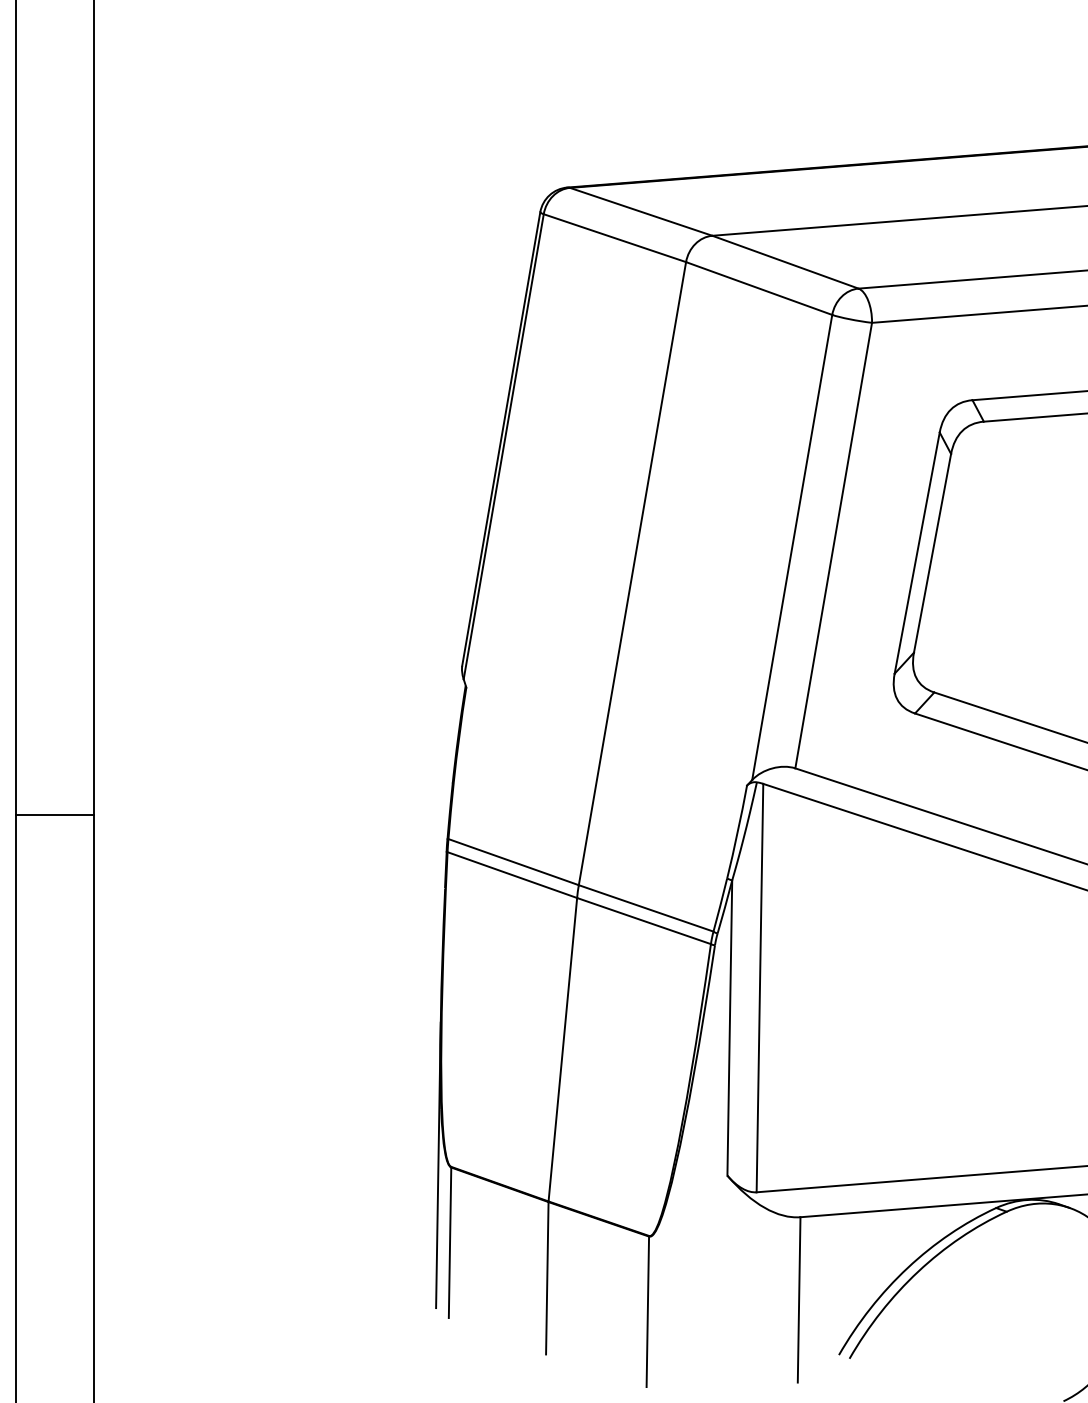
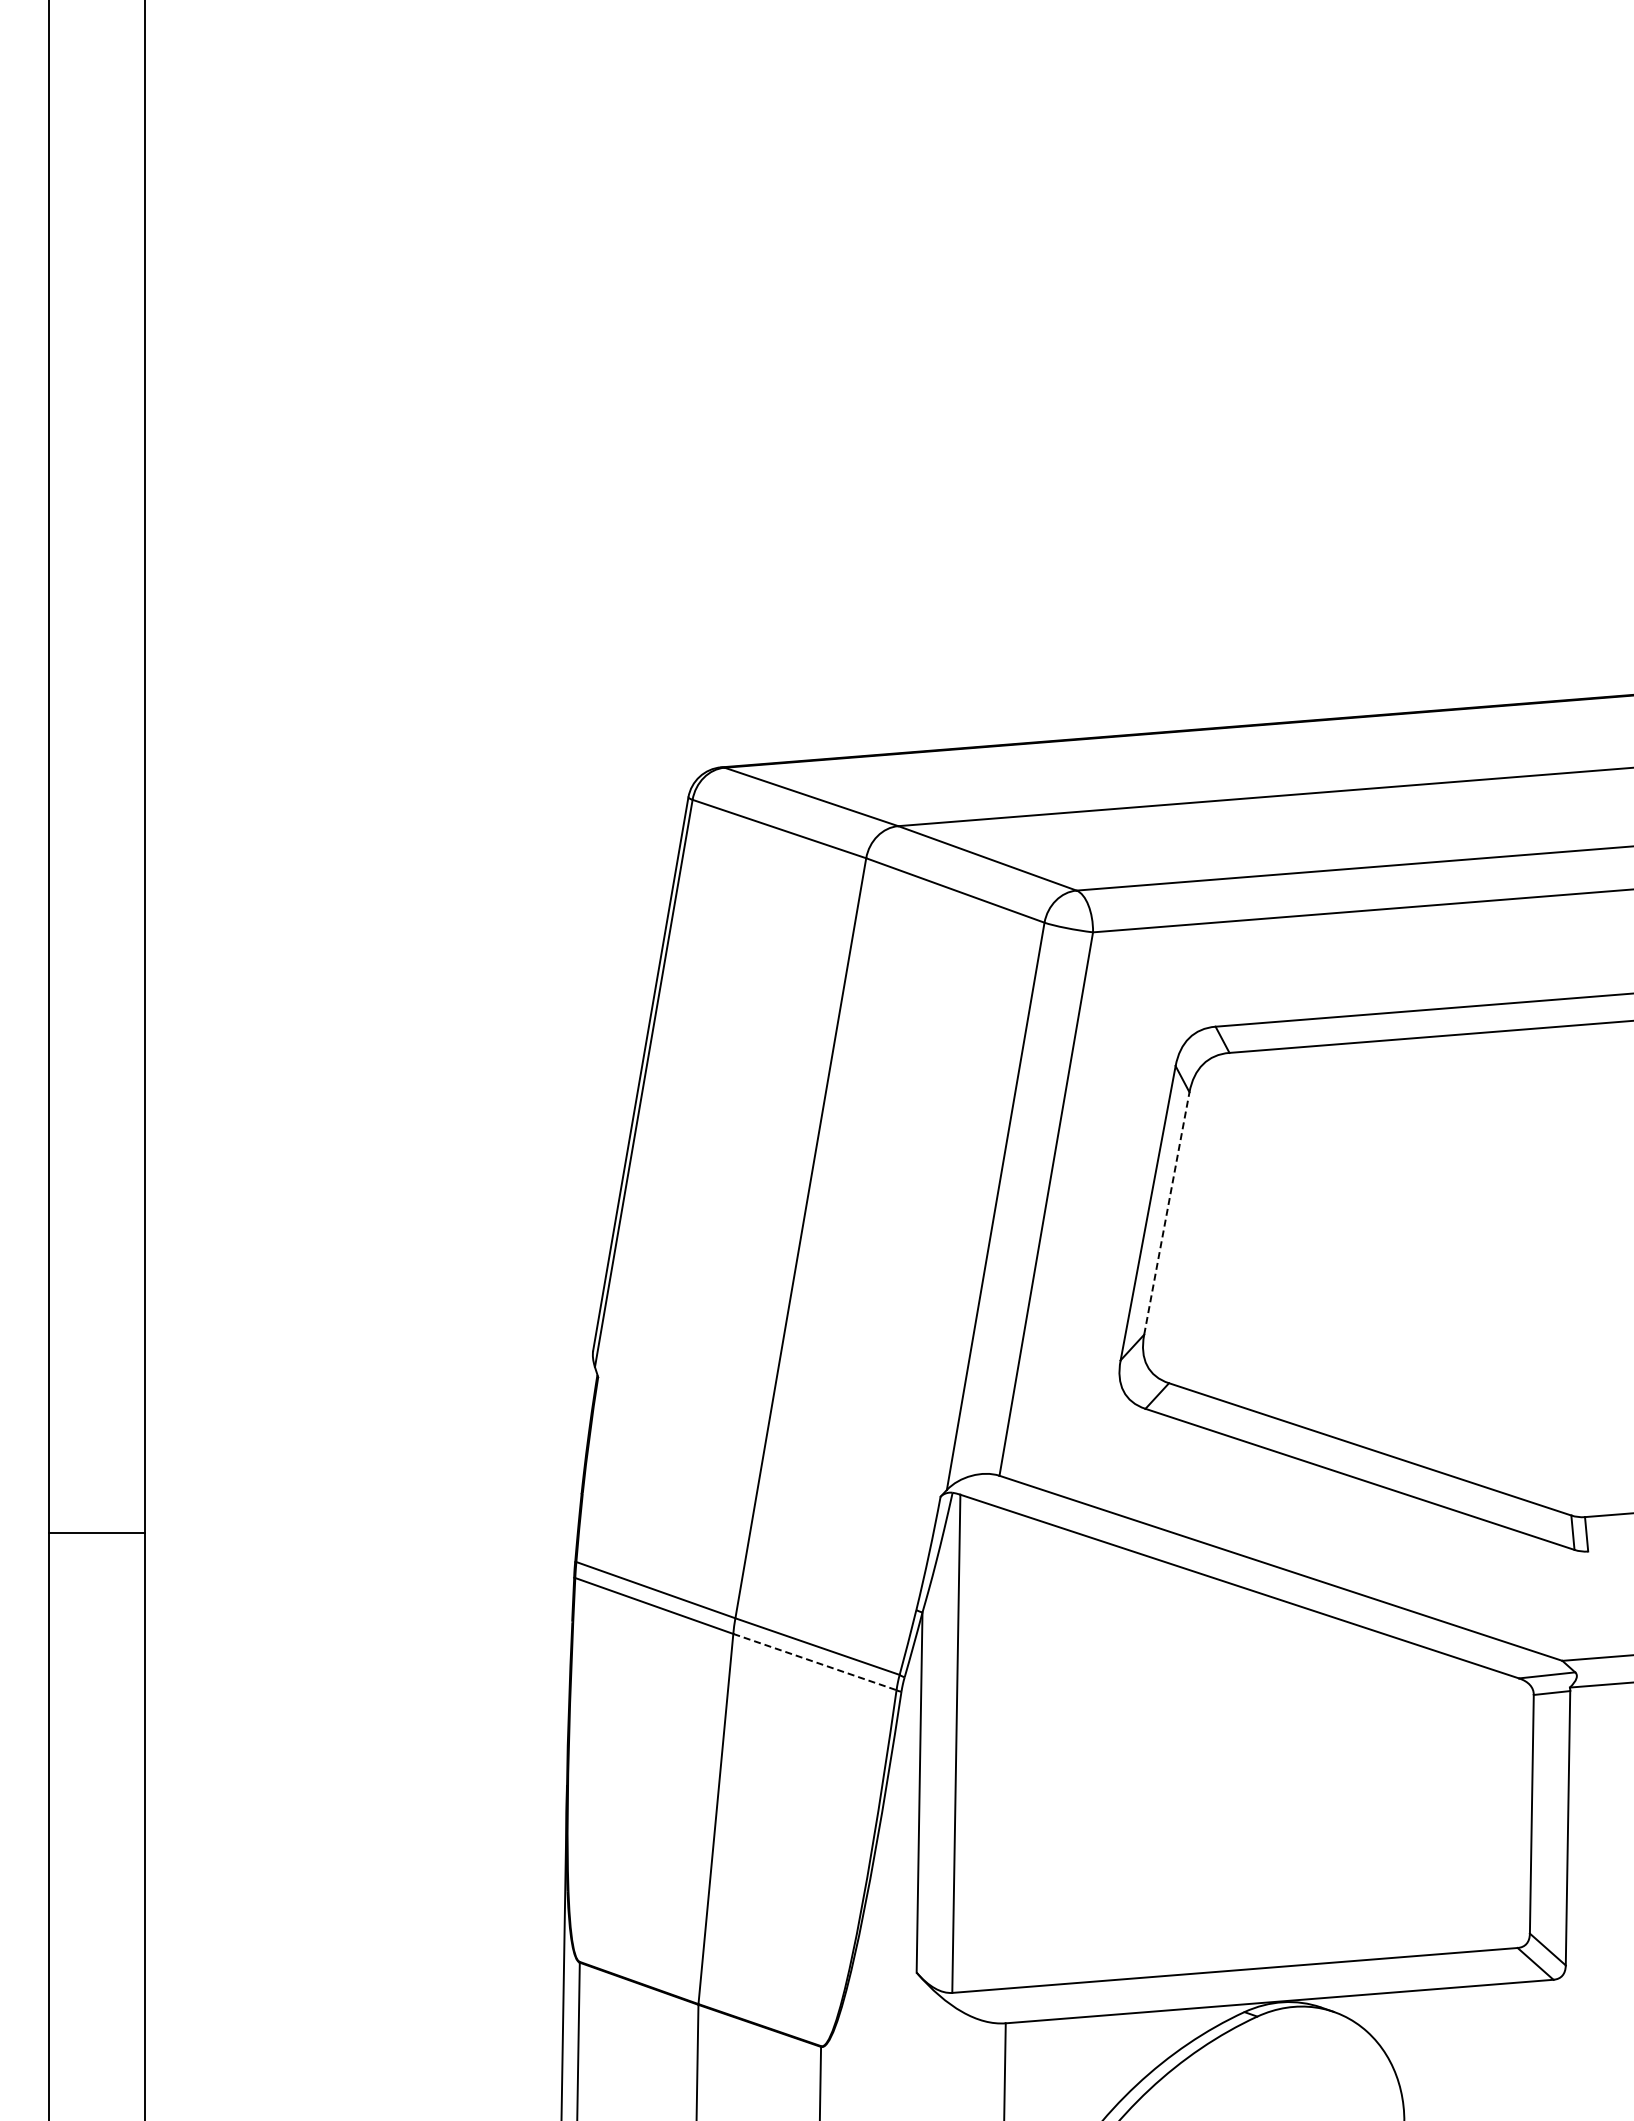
line: (932, 553) -> (1166, 1213), solid -> dashed
line: (644, 921) -> (815, 1662), solid -> dashed

